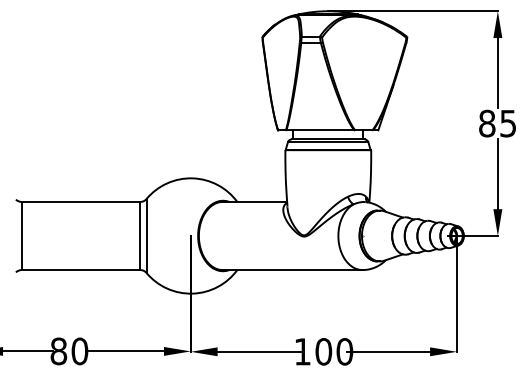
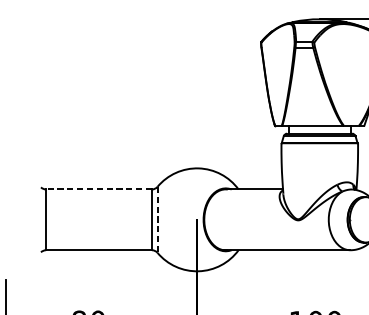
line: (80, 201) -> (98, 189), solid -> dashed
line: (146, 236) -> (157, 220), solid -> dashed

